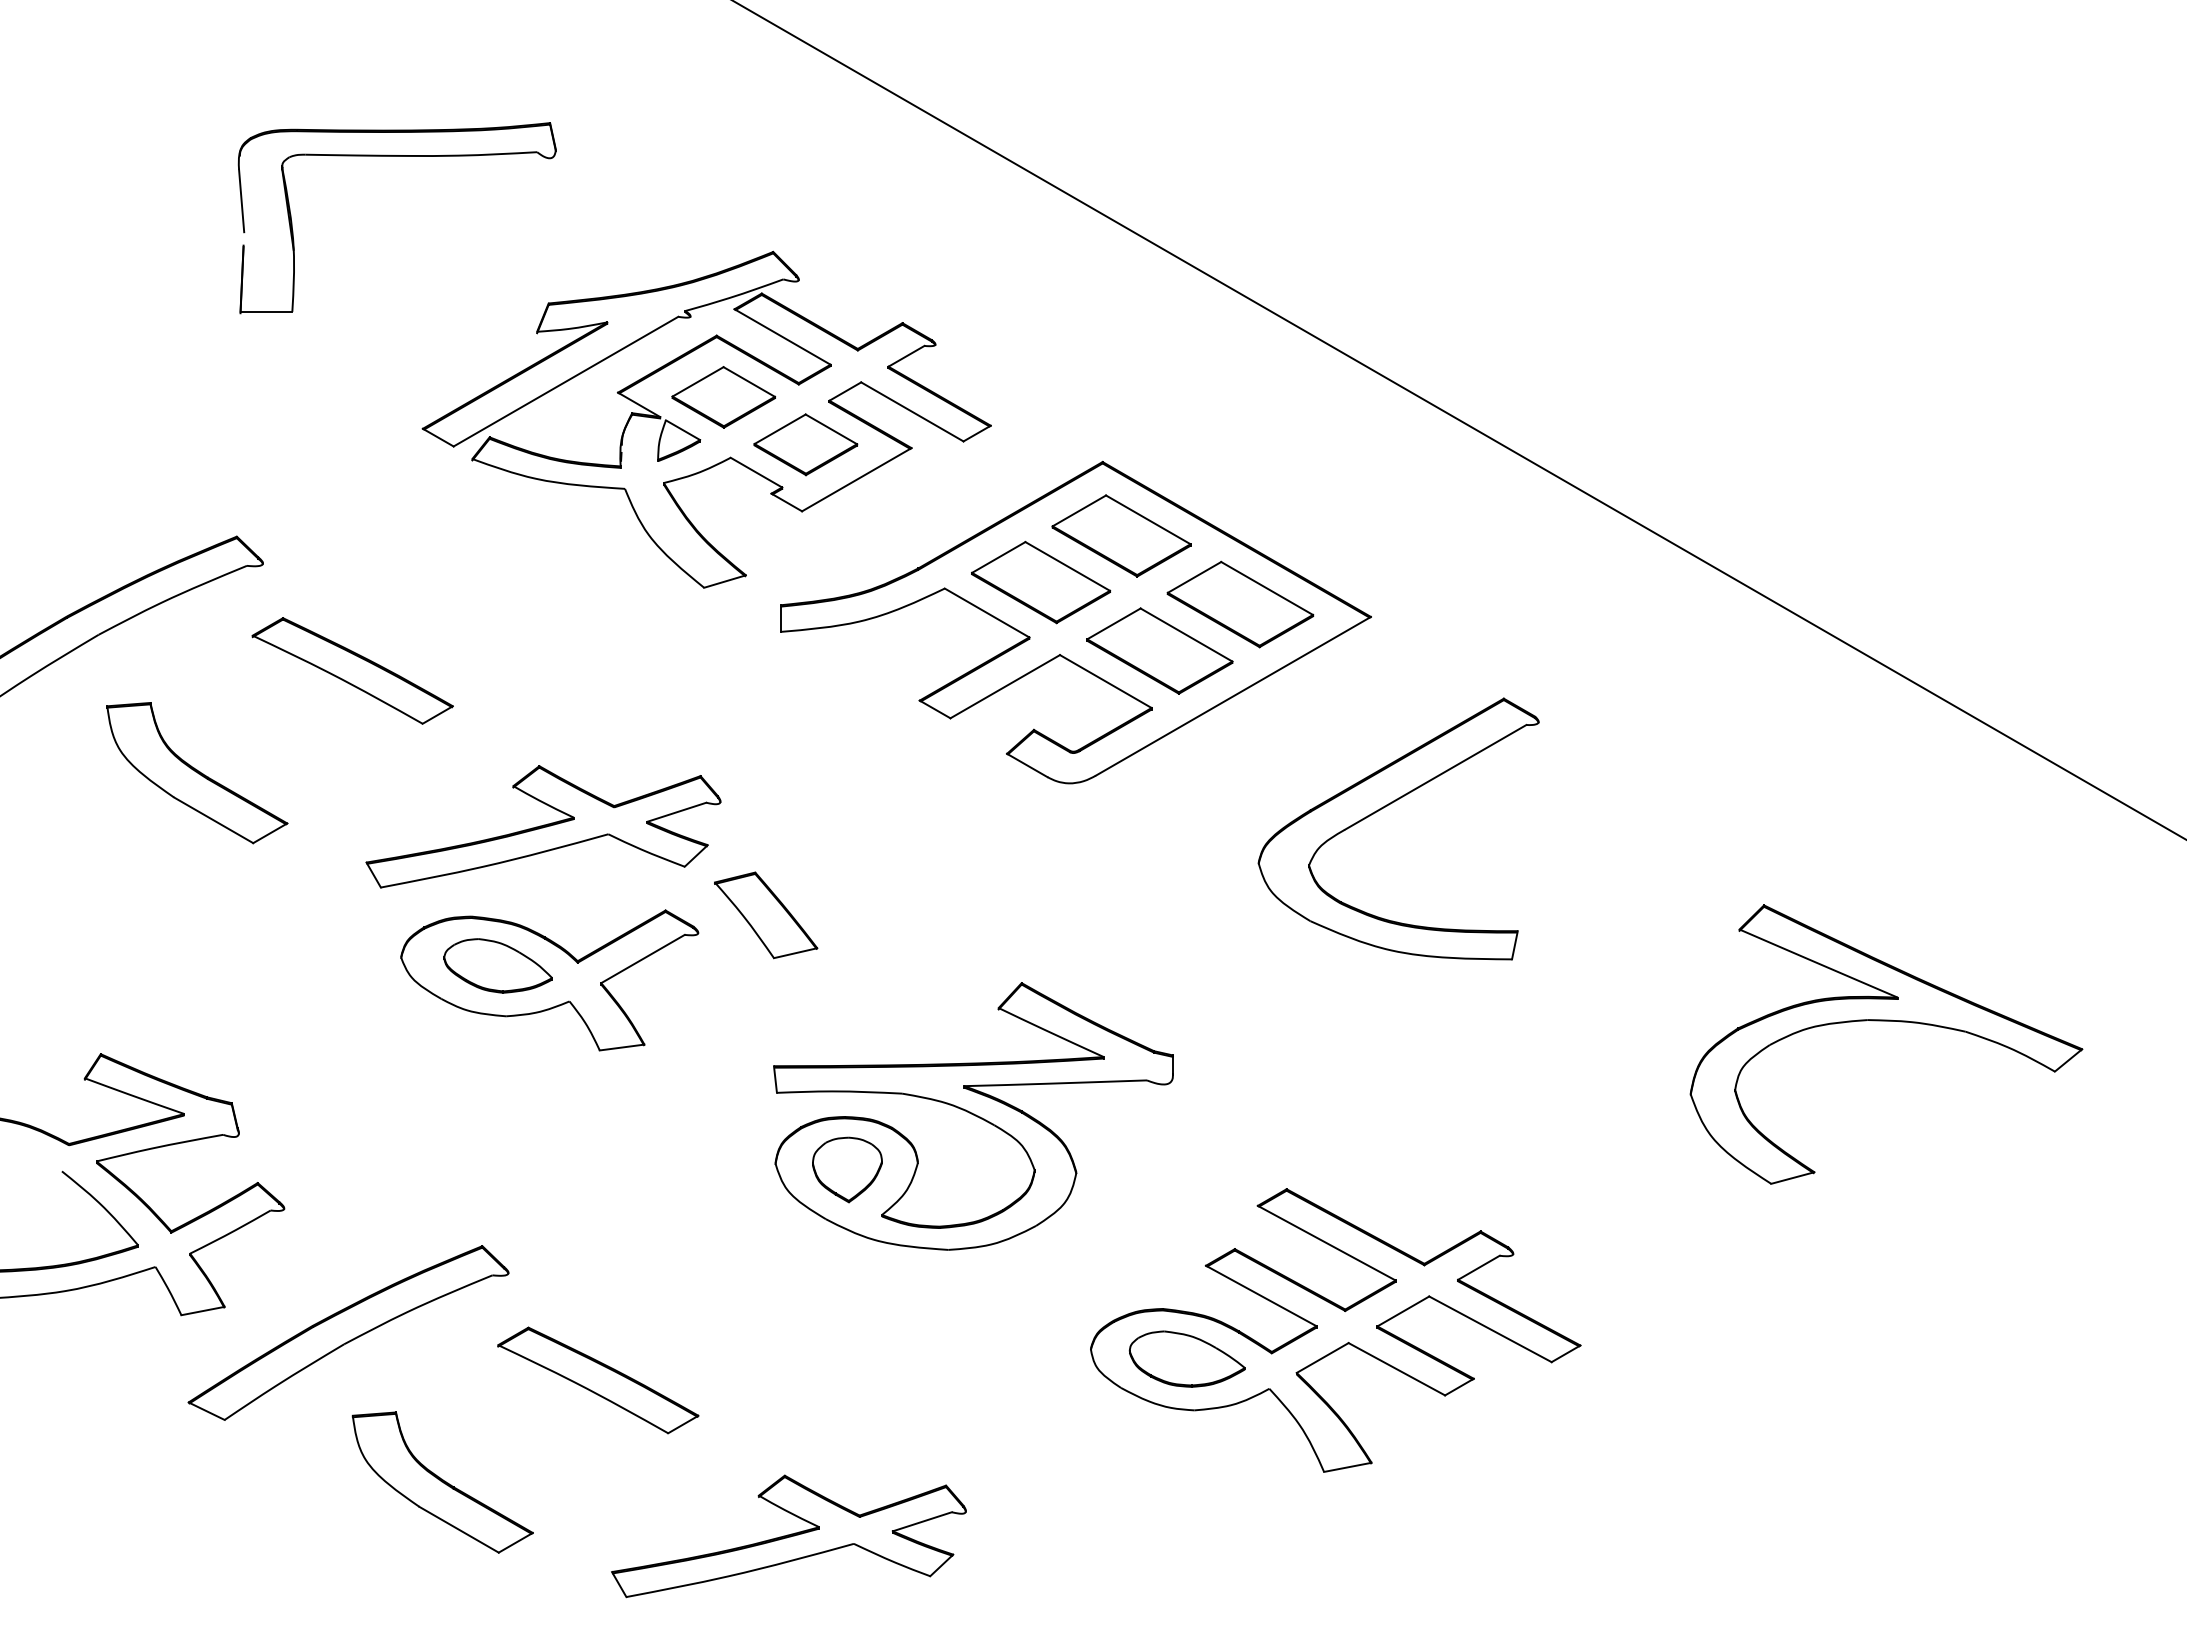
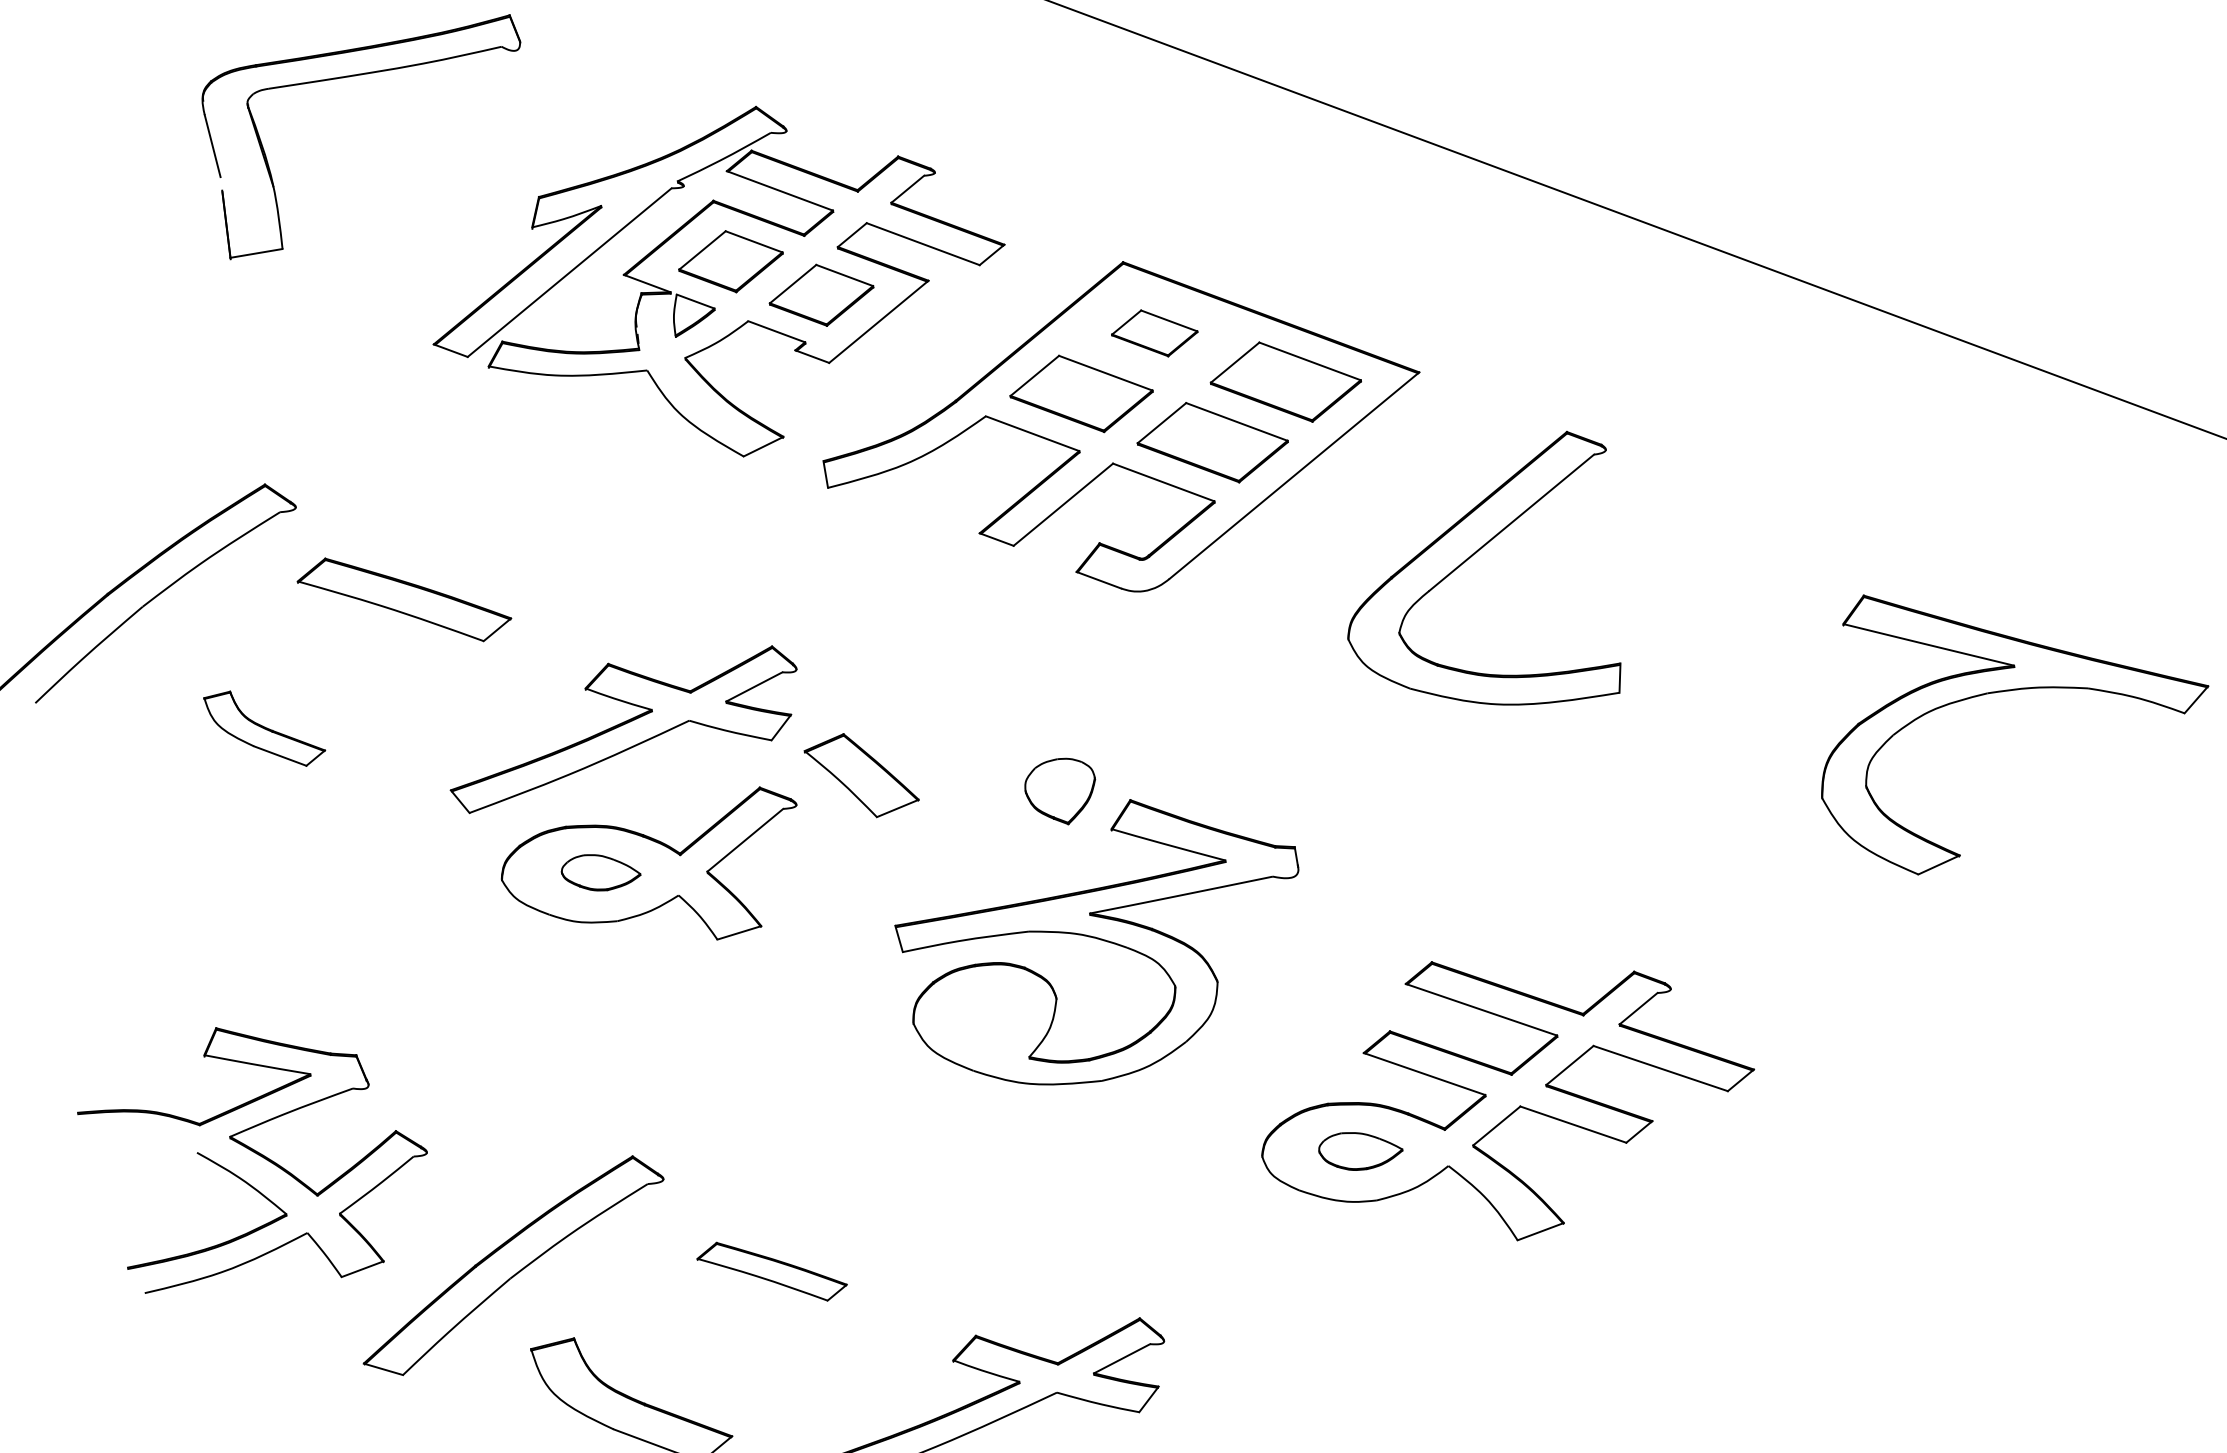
part: (1121, 535) -> (1154, 332), size x0.6
part: (197, 773) -> (265, 729), size x0.6
part: (497, 965) -> (600, 871), size x0.7
part: (847, 1169) -> (1061, 791), moved
part: (1186, 1358) -> (1359, 1149), size x0.7
part: (598, 1380) -> (772, 1271), size x0.7

